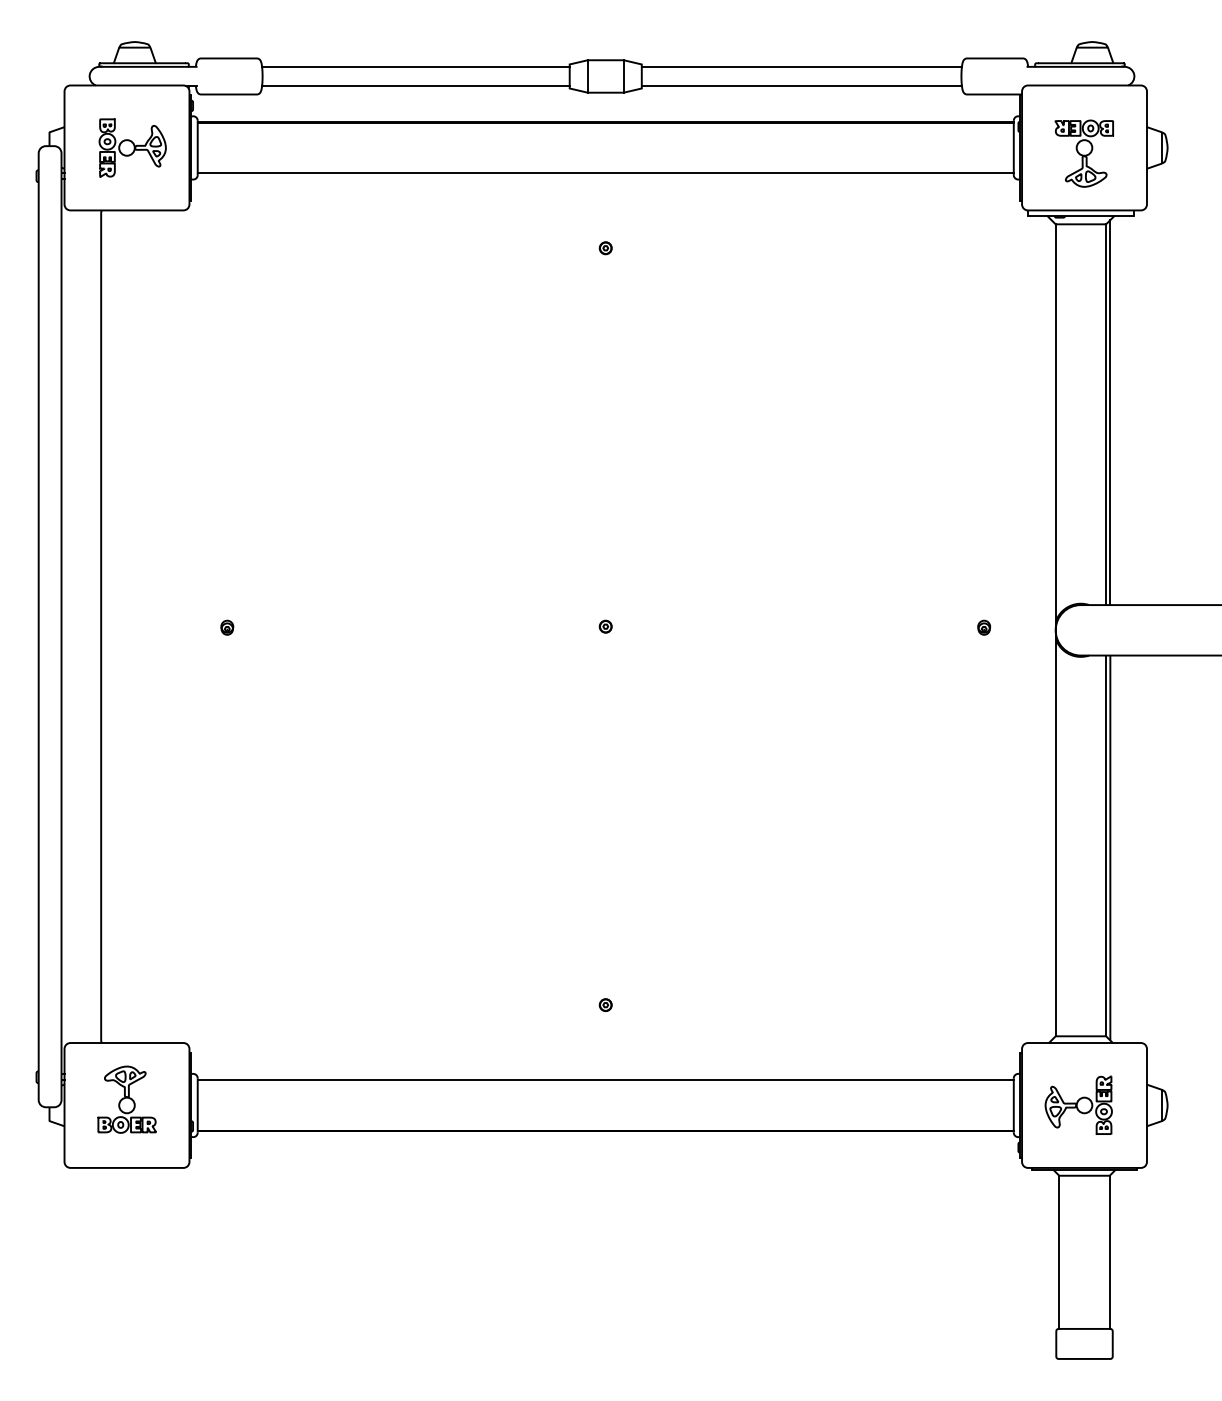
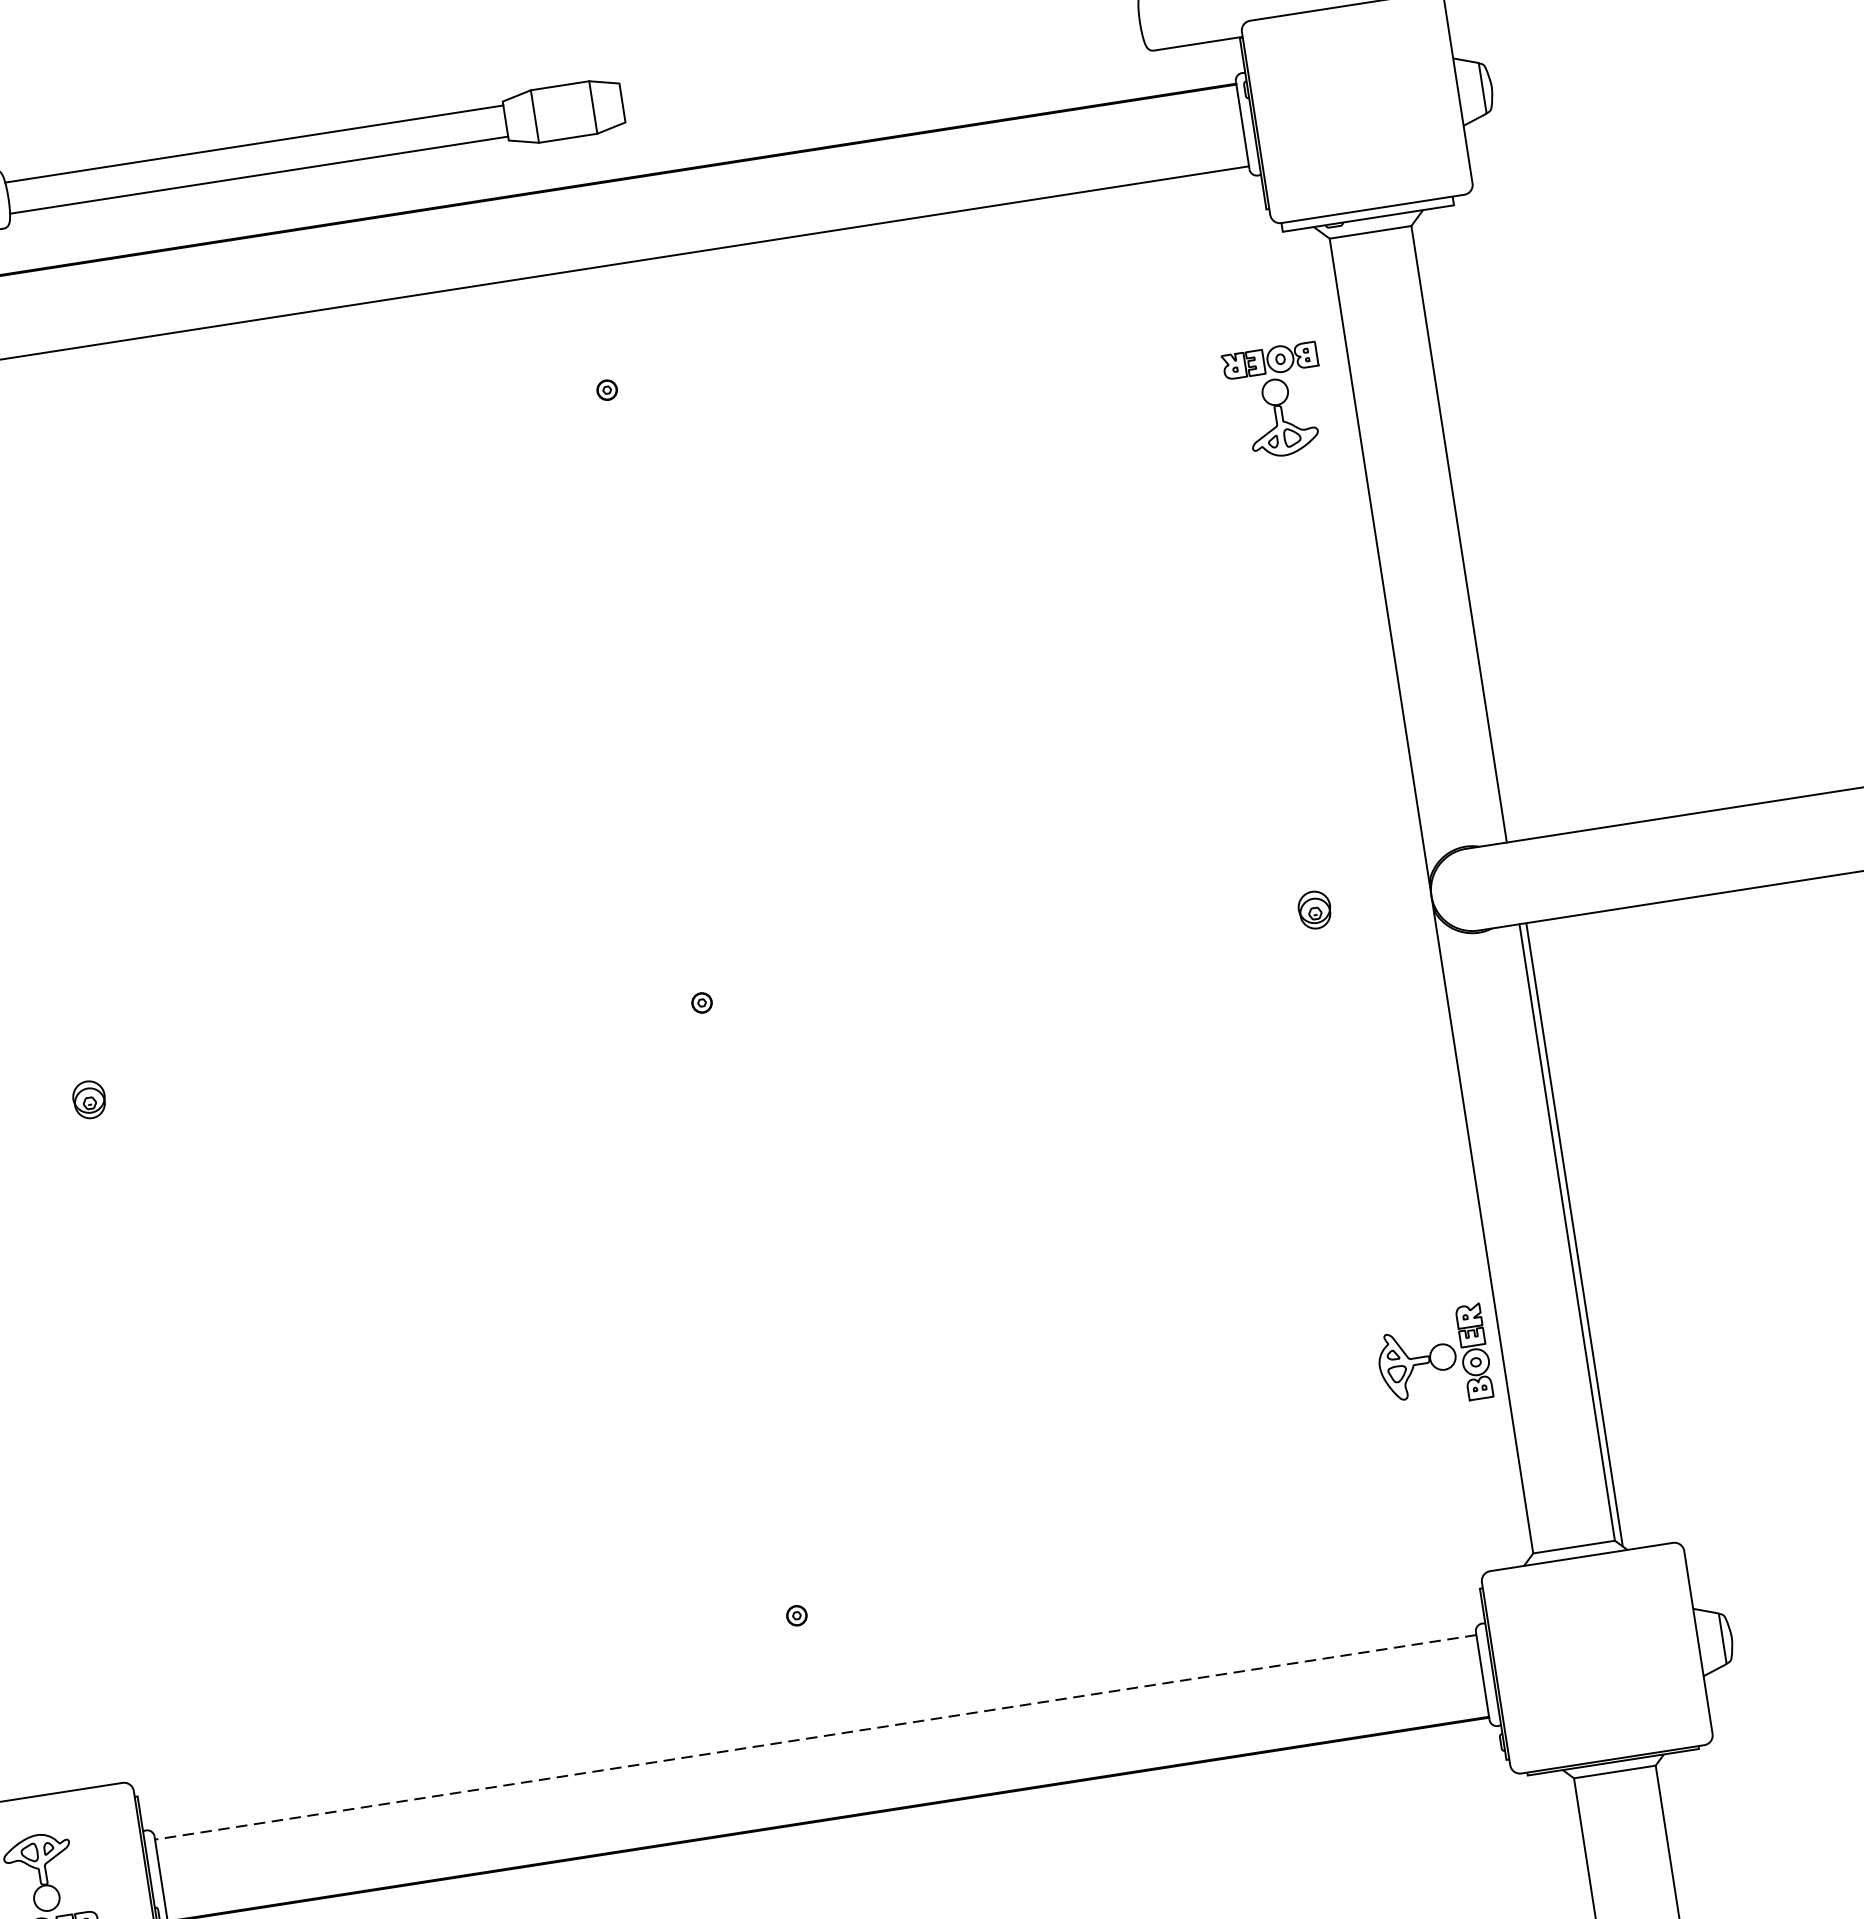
line: (801, 66) -> (878, 46), removed
line: (801, 86) -> (883, 79), removed
part: (1084, 153) -> (1276, 401), moved
line: (1110, 412) -> (1465, 529), removed
part: (227, 627) -> (89, 1099), size x1.6
part: (984, 627) -> (1315, 909), size x1.6
line: (605, 1080) -> (815, 1737), solid -> dashed
part: (1078, 1104) -> (1432, 1357), moved

